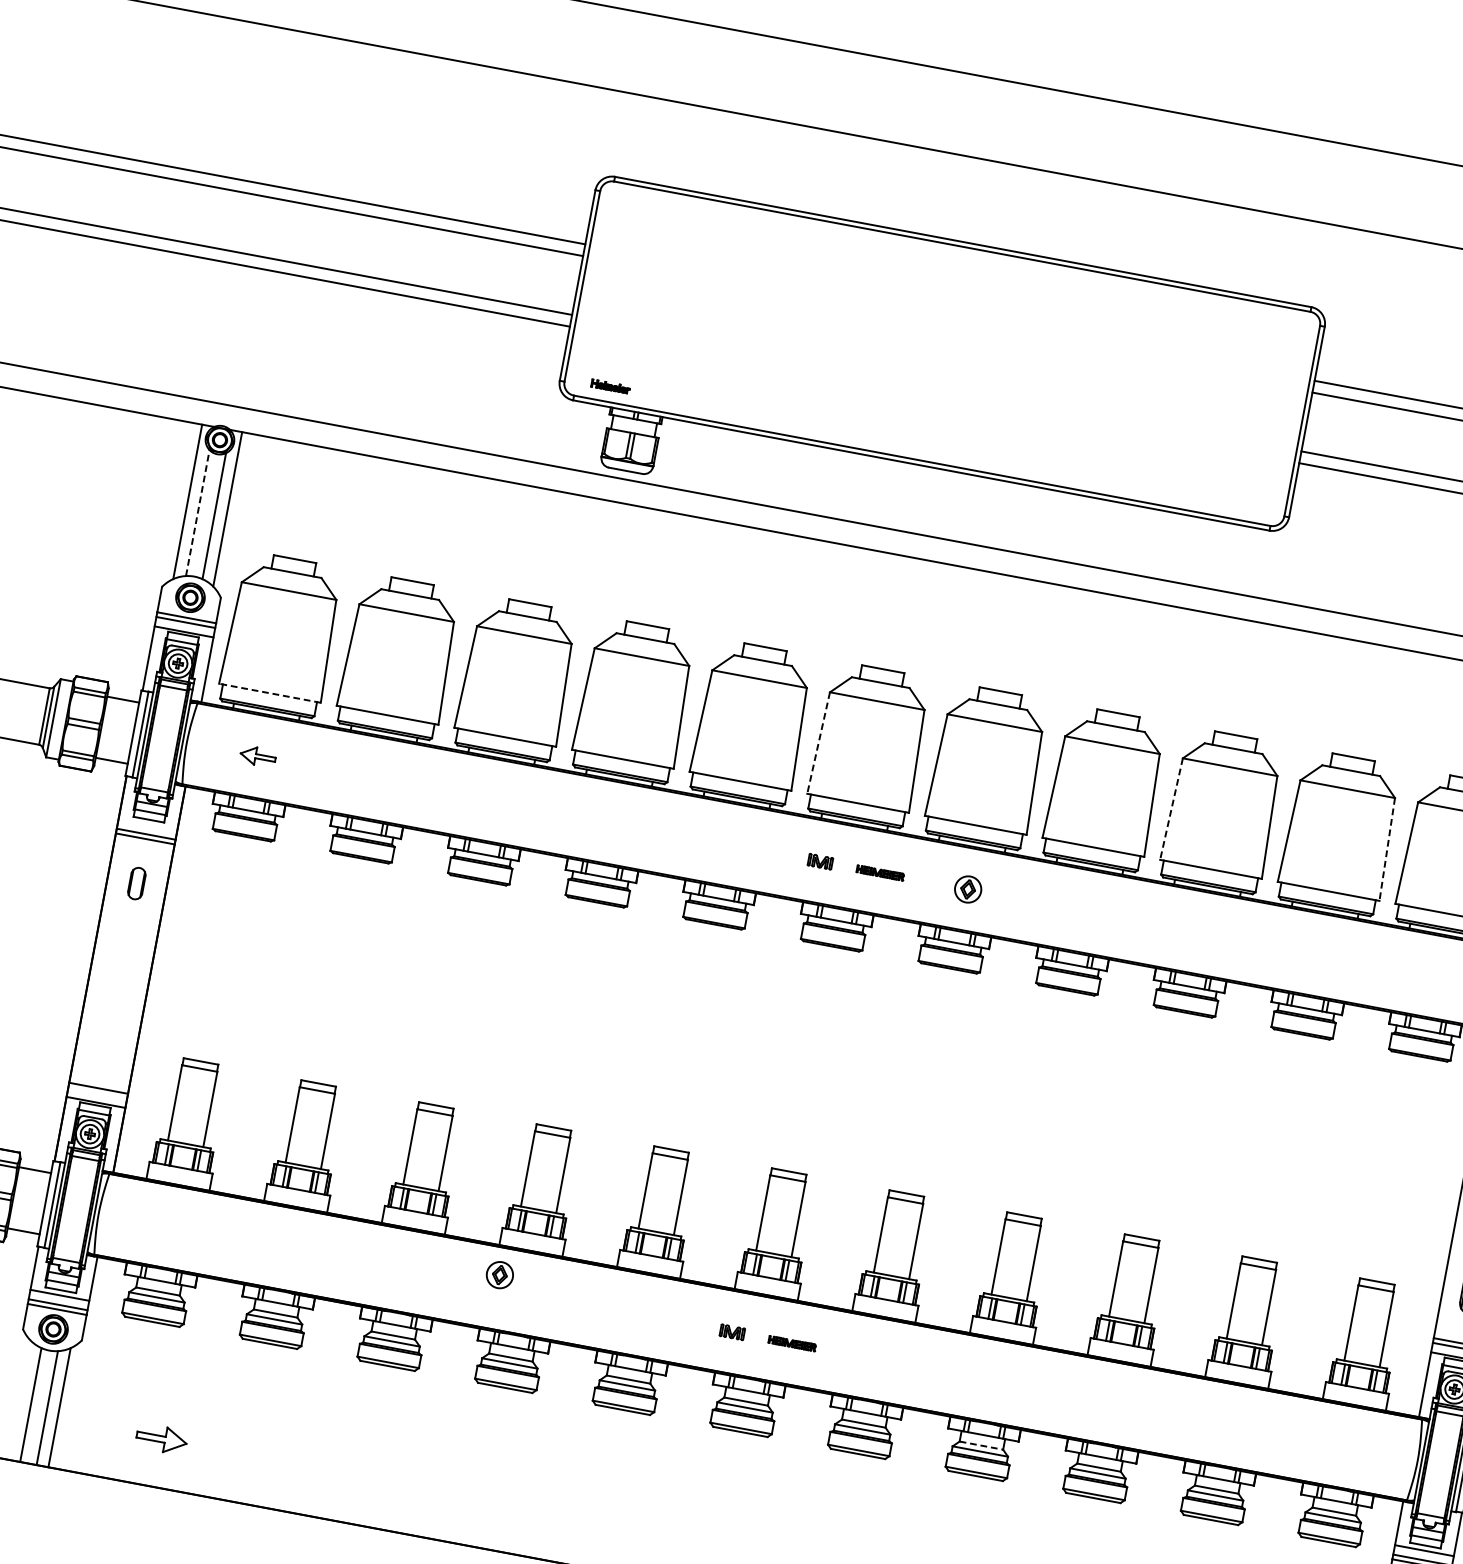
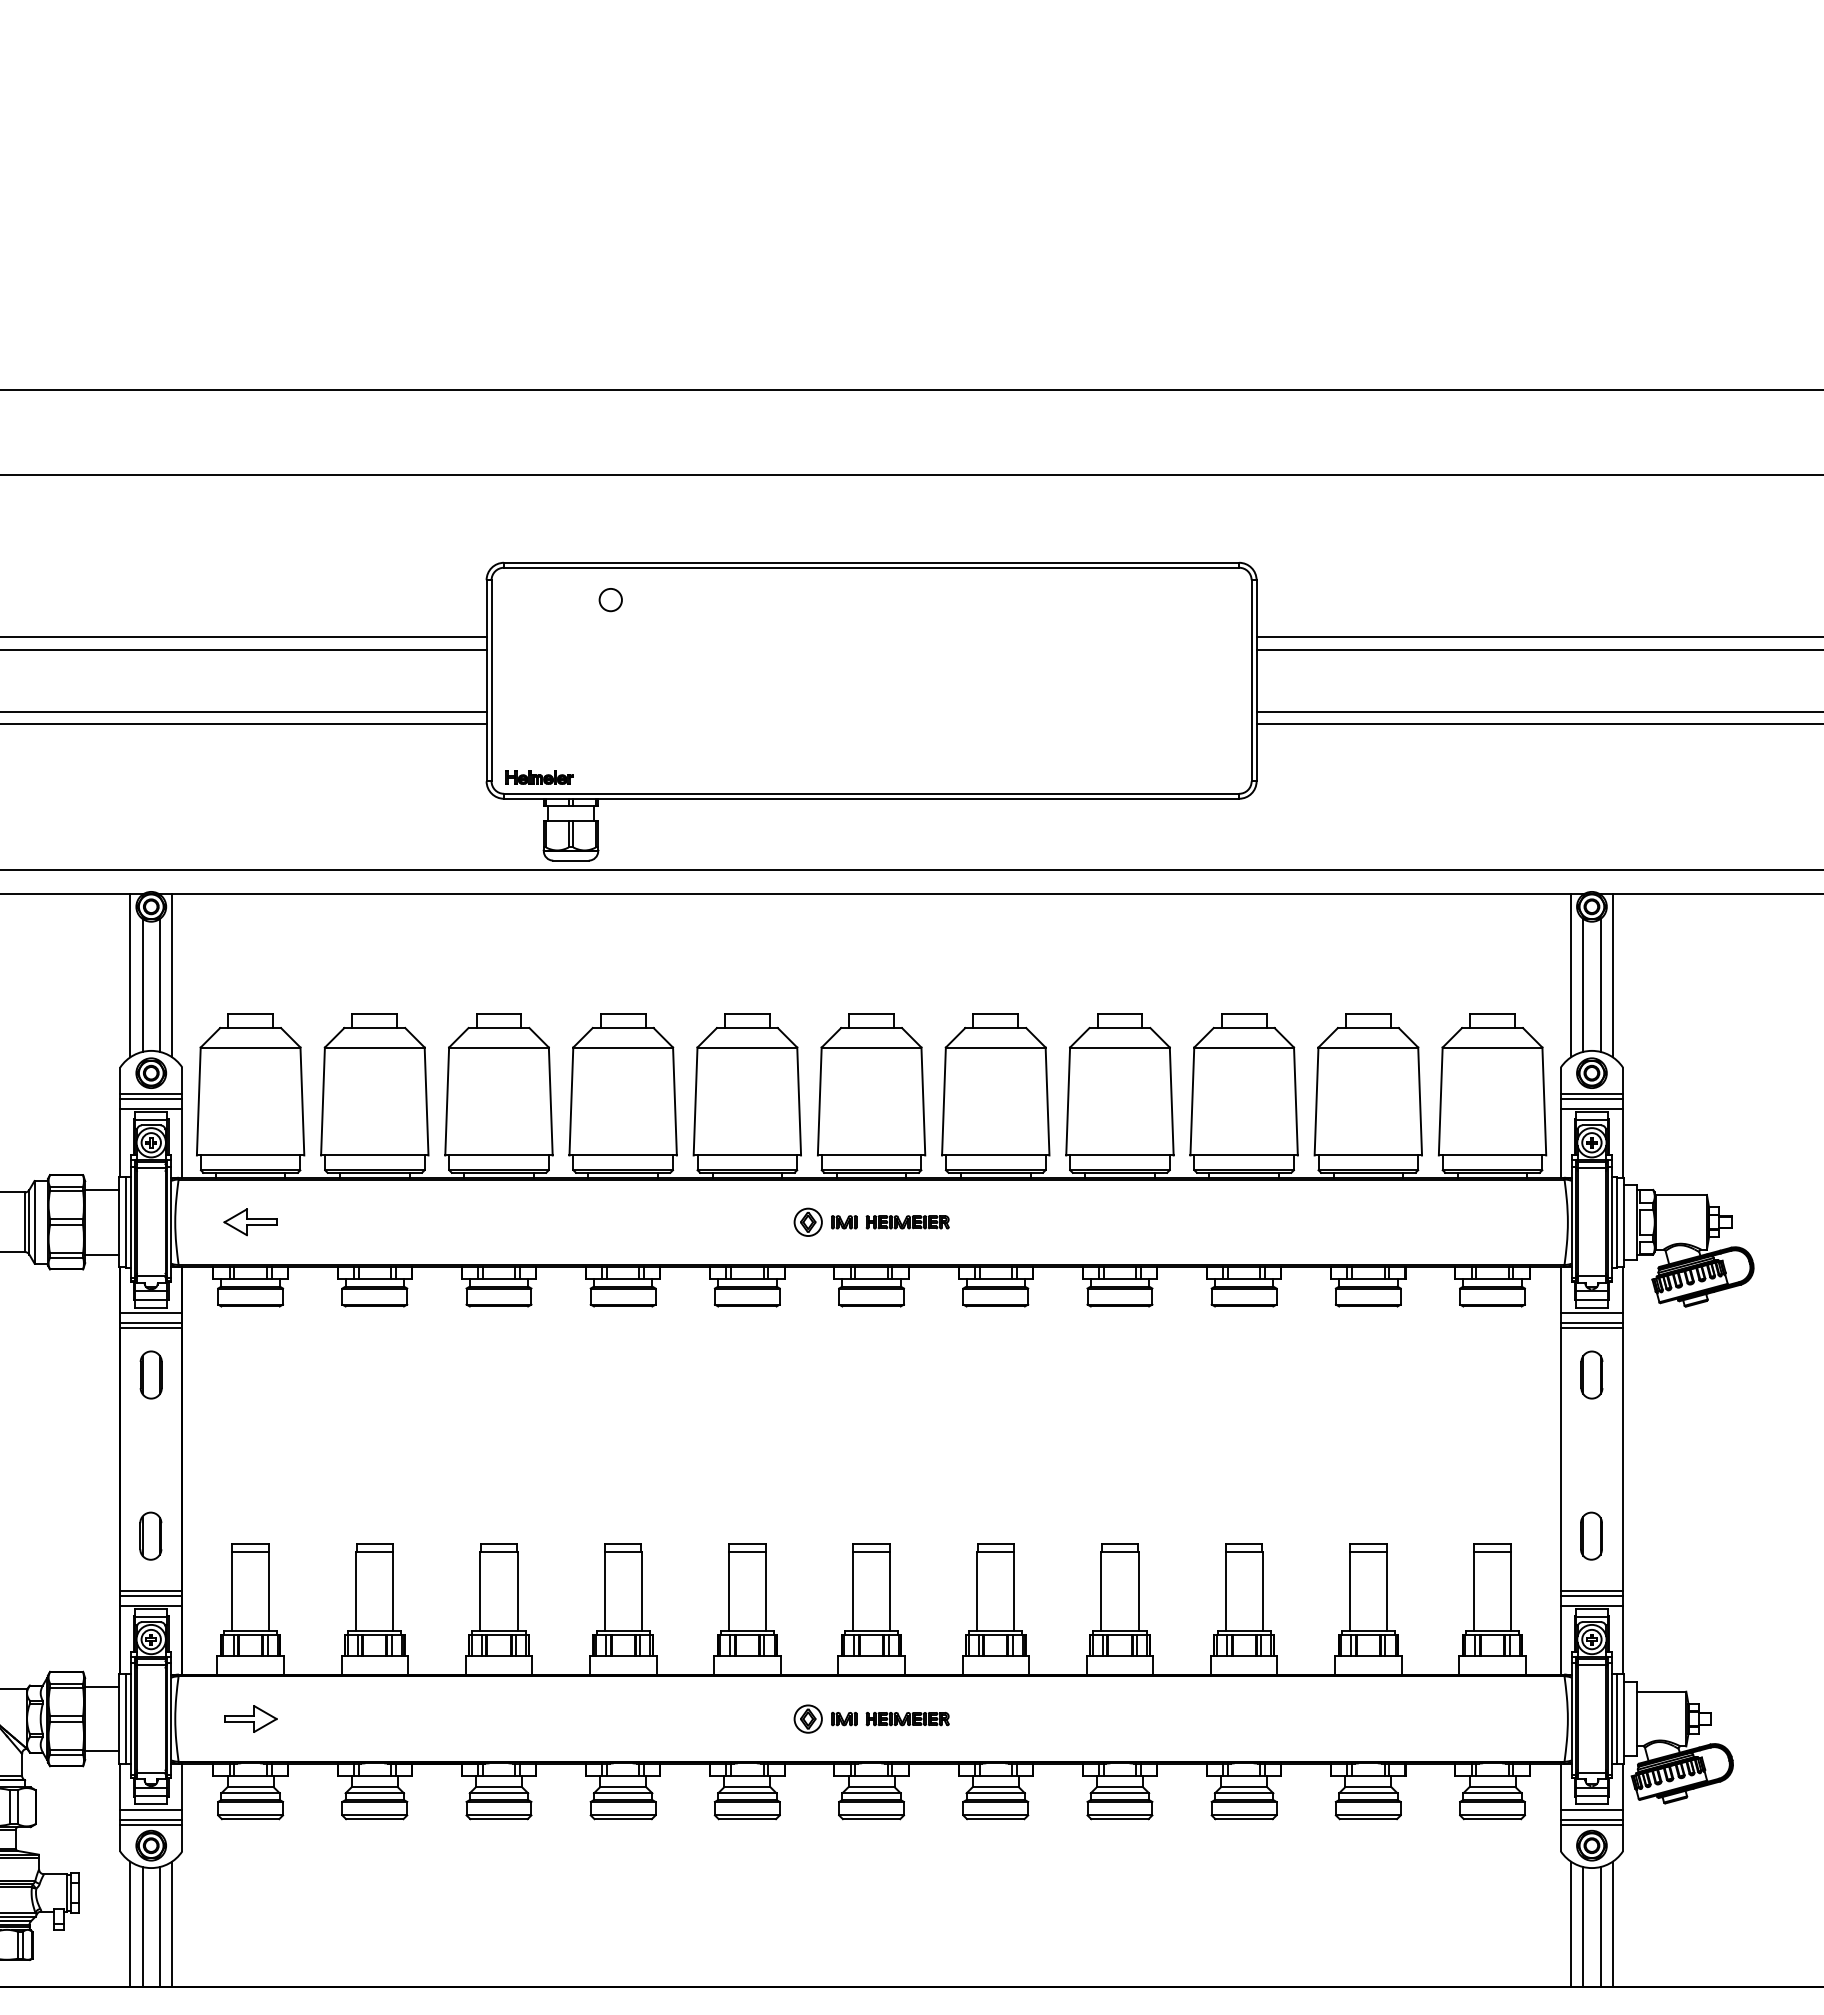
circle: (709, 231) -> (610, 600), added
part: (610, 386) -> (539, 777), size x1.67
line: (197, 513) -> (142, 985), dashed -> solid
line: (269, 693) -> (250, 1155), dashed -> solid
line: (818, 743) -> (819, 1101), dashed -> solid
part: (257, 756) -> (250, 1222), size x1.43
line: (1171, 809) -> (1192, 1101), dashed -> solid
line: (148, 824) -> (151, 1312), added
line: (1387, 849) -> (1420, 1101), dashed -> solid
part: (880, 873) -> (907, 1222), size x1.67
part: (136, 882) -> (150, 1374), size x1.43
part: (967, 888) -> (807, 1221), moved
part: (107, 1035) -> (150, 1535), added
line: (97, 1093) -> (151, 1596), added
part: (499, 1274) -> (807, 1718), moved
part: (792, 1343) -> (907, 1719), size x1.67
line: (19, 1400) -> (130, 1924), added
part: (161, 1438) -> (250, 1718), moved
line: (980, 1445) -> (1119, 1787), dashed -> solid

